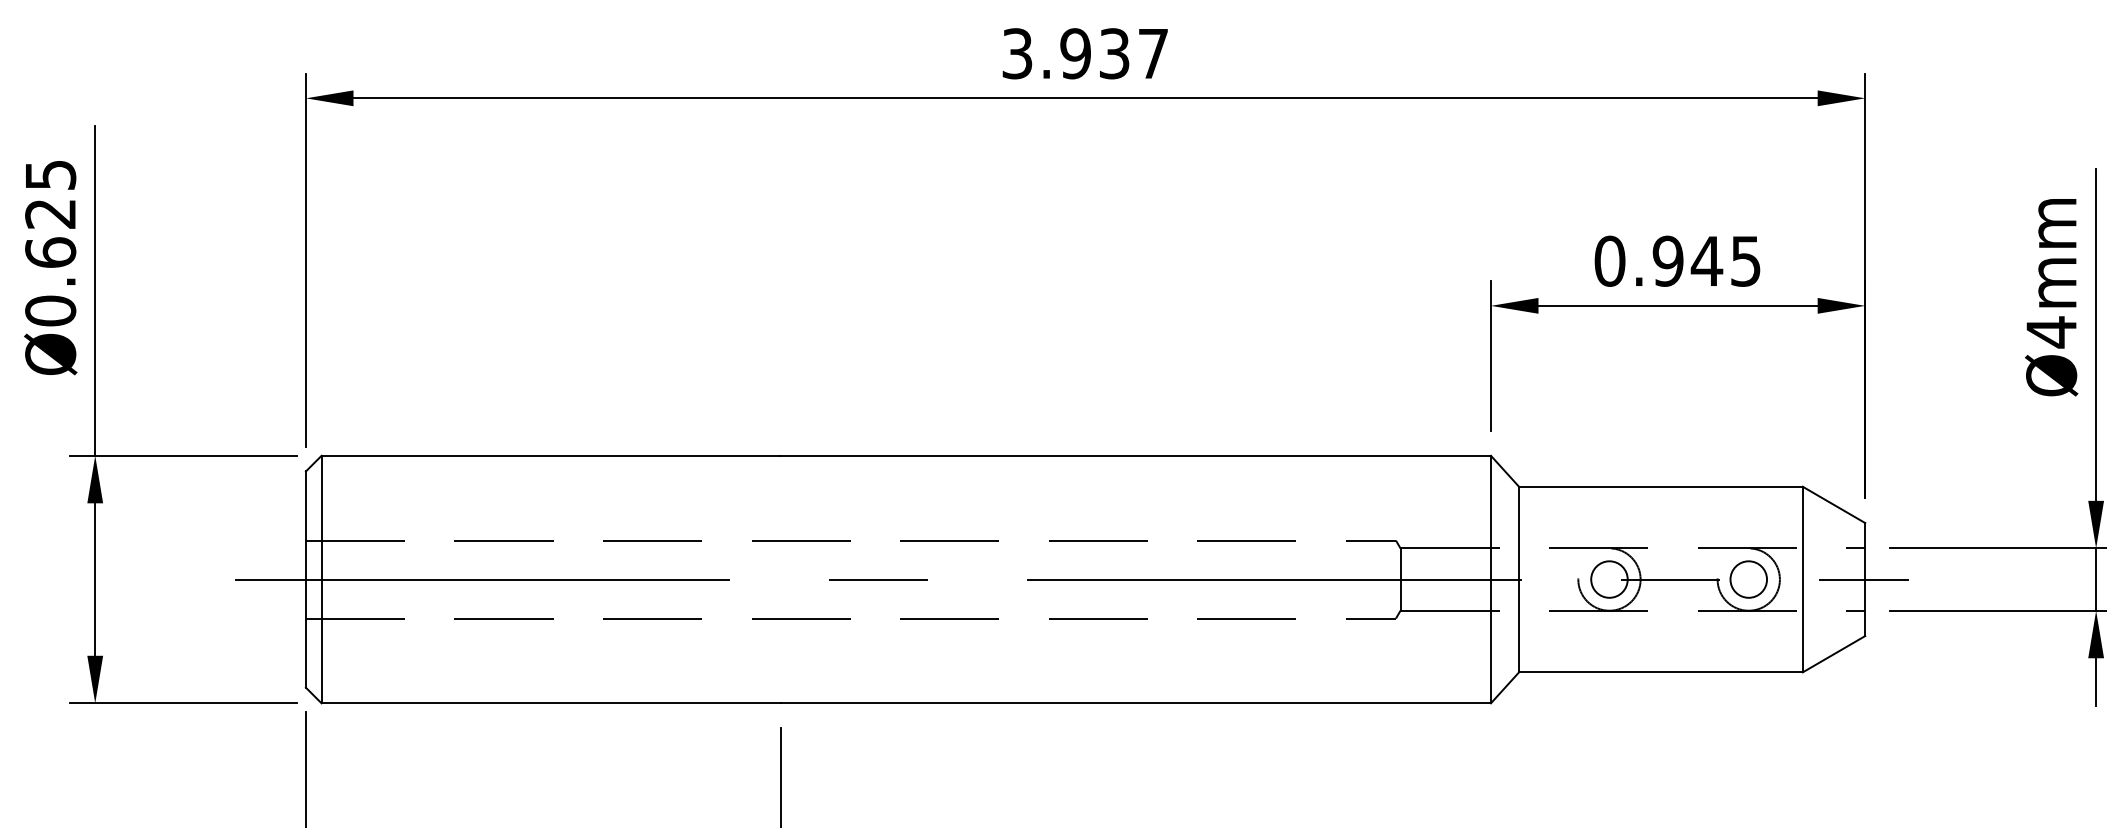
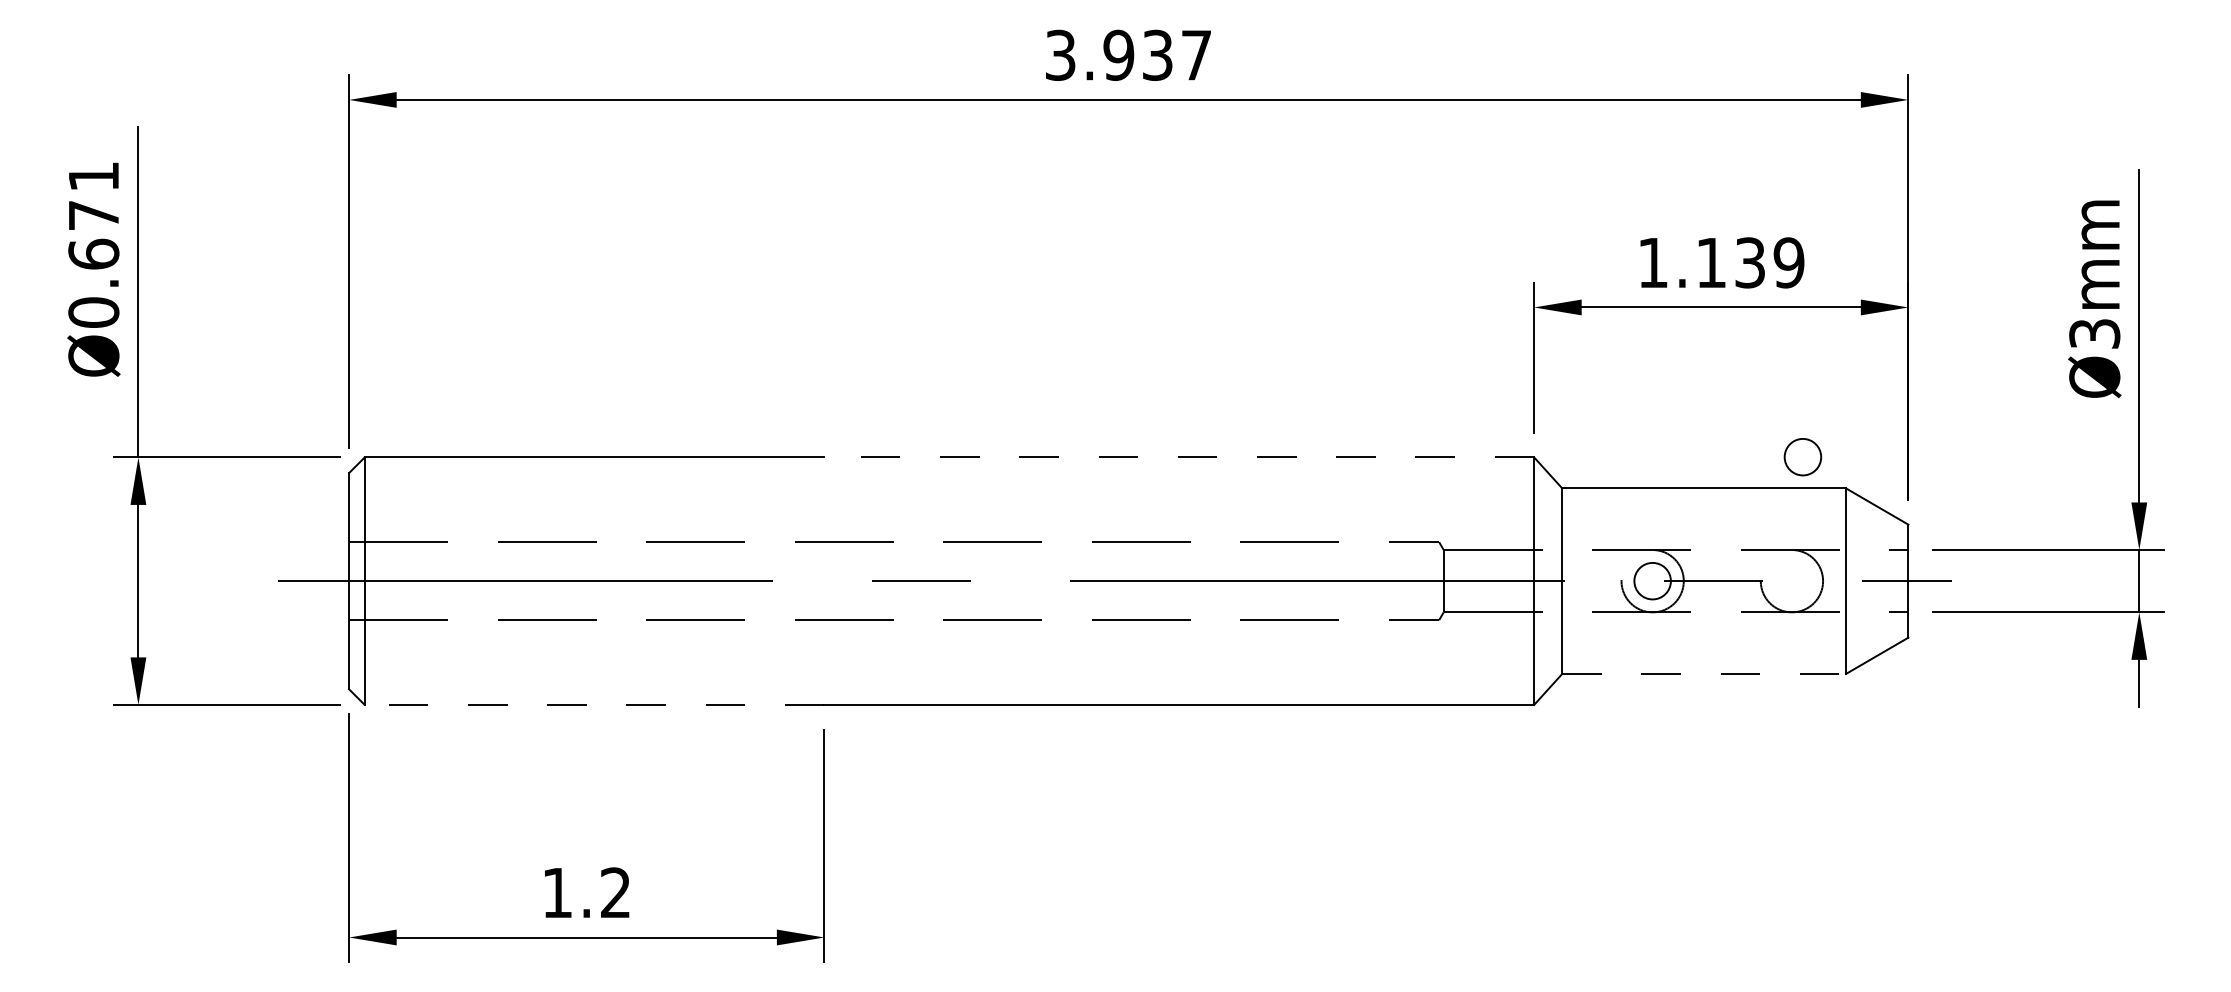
text: (50, 194) -> (93, 196), Ø0.625 -> Ø0.671
text: (1678, 260) -> (1721, 262), 0.945 -> 1.139
text: (2051, 331) -> (2094, 333), Ø4mm -> Ø3mm
line: (1136, 455) -> (1179, 457), solid -> dashed
circle: (1748, 579) -> (1802, 457), moved
line: (1661, 671) -> (1704, 673), solid -> dashed
line: (551, 702) -> (594, 704), solid -> dashed

